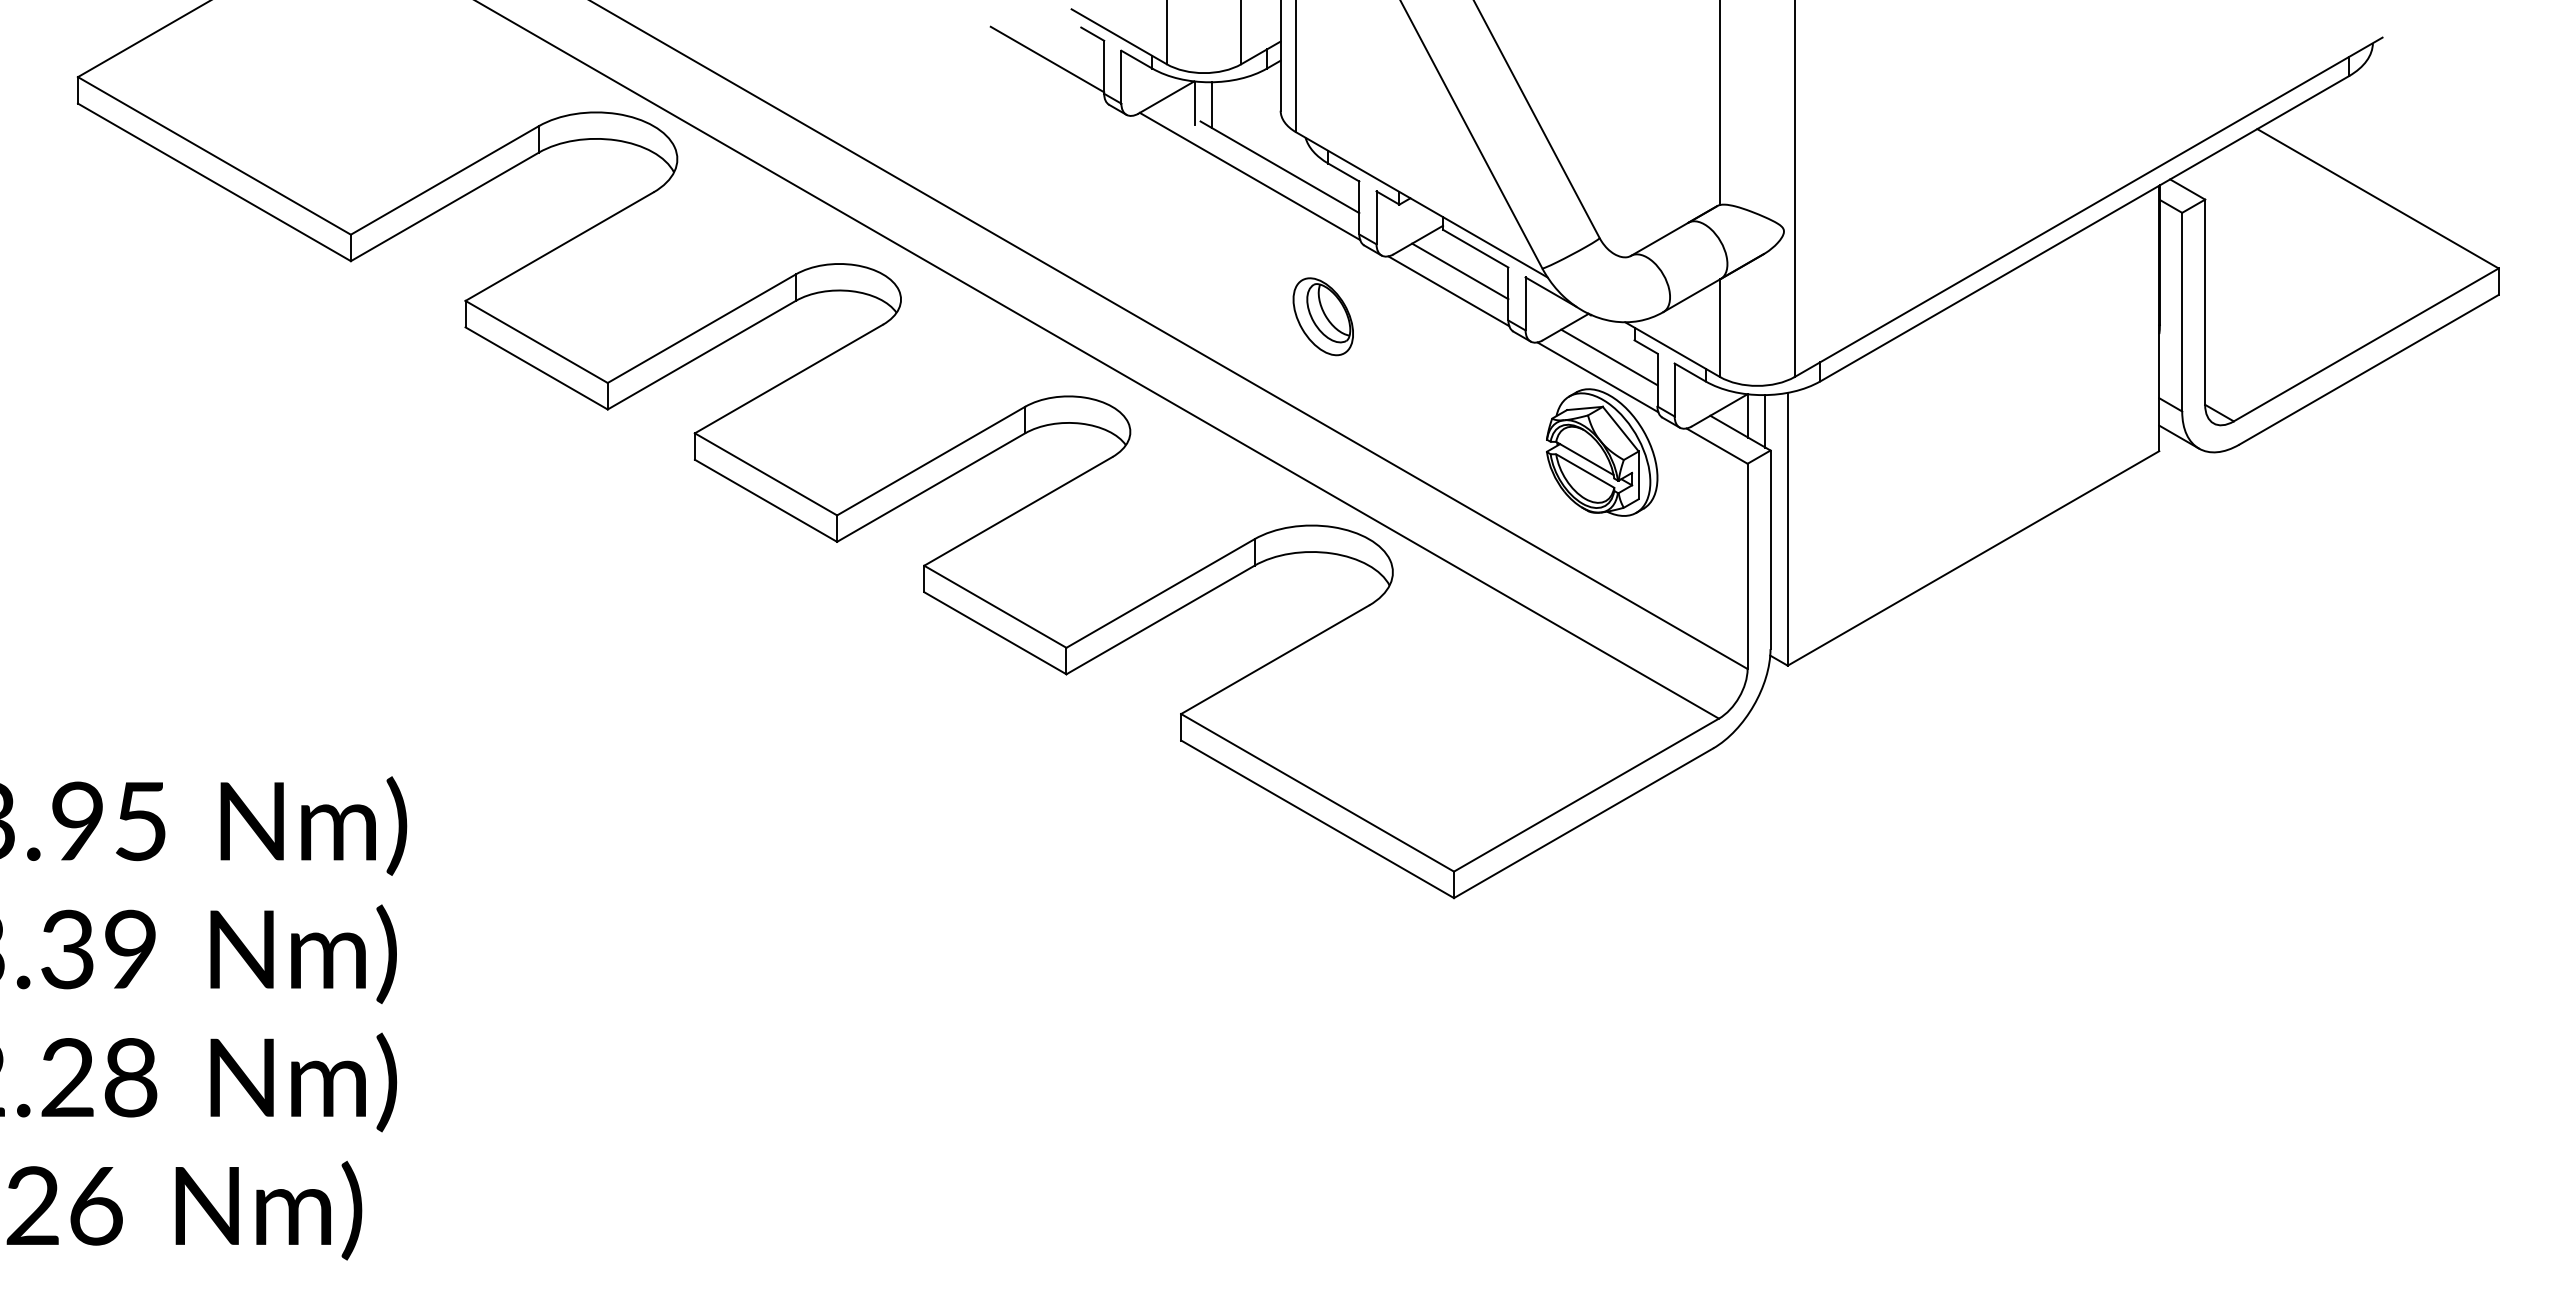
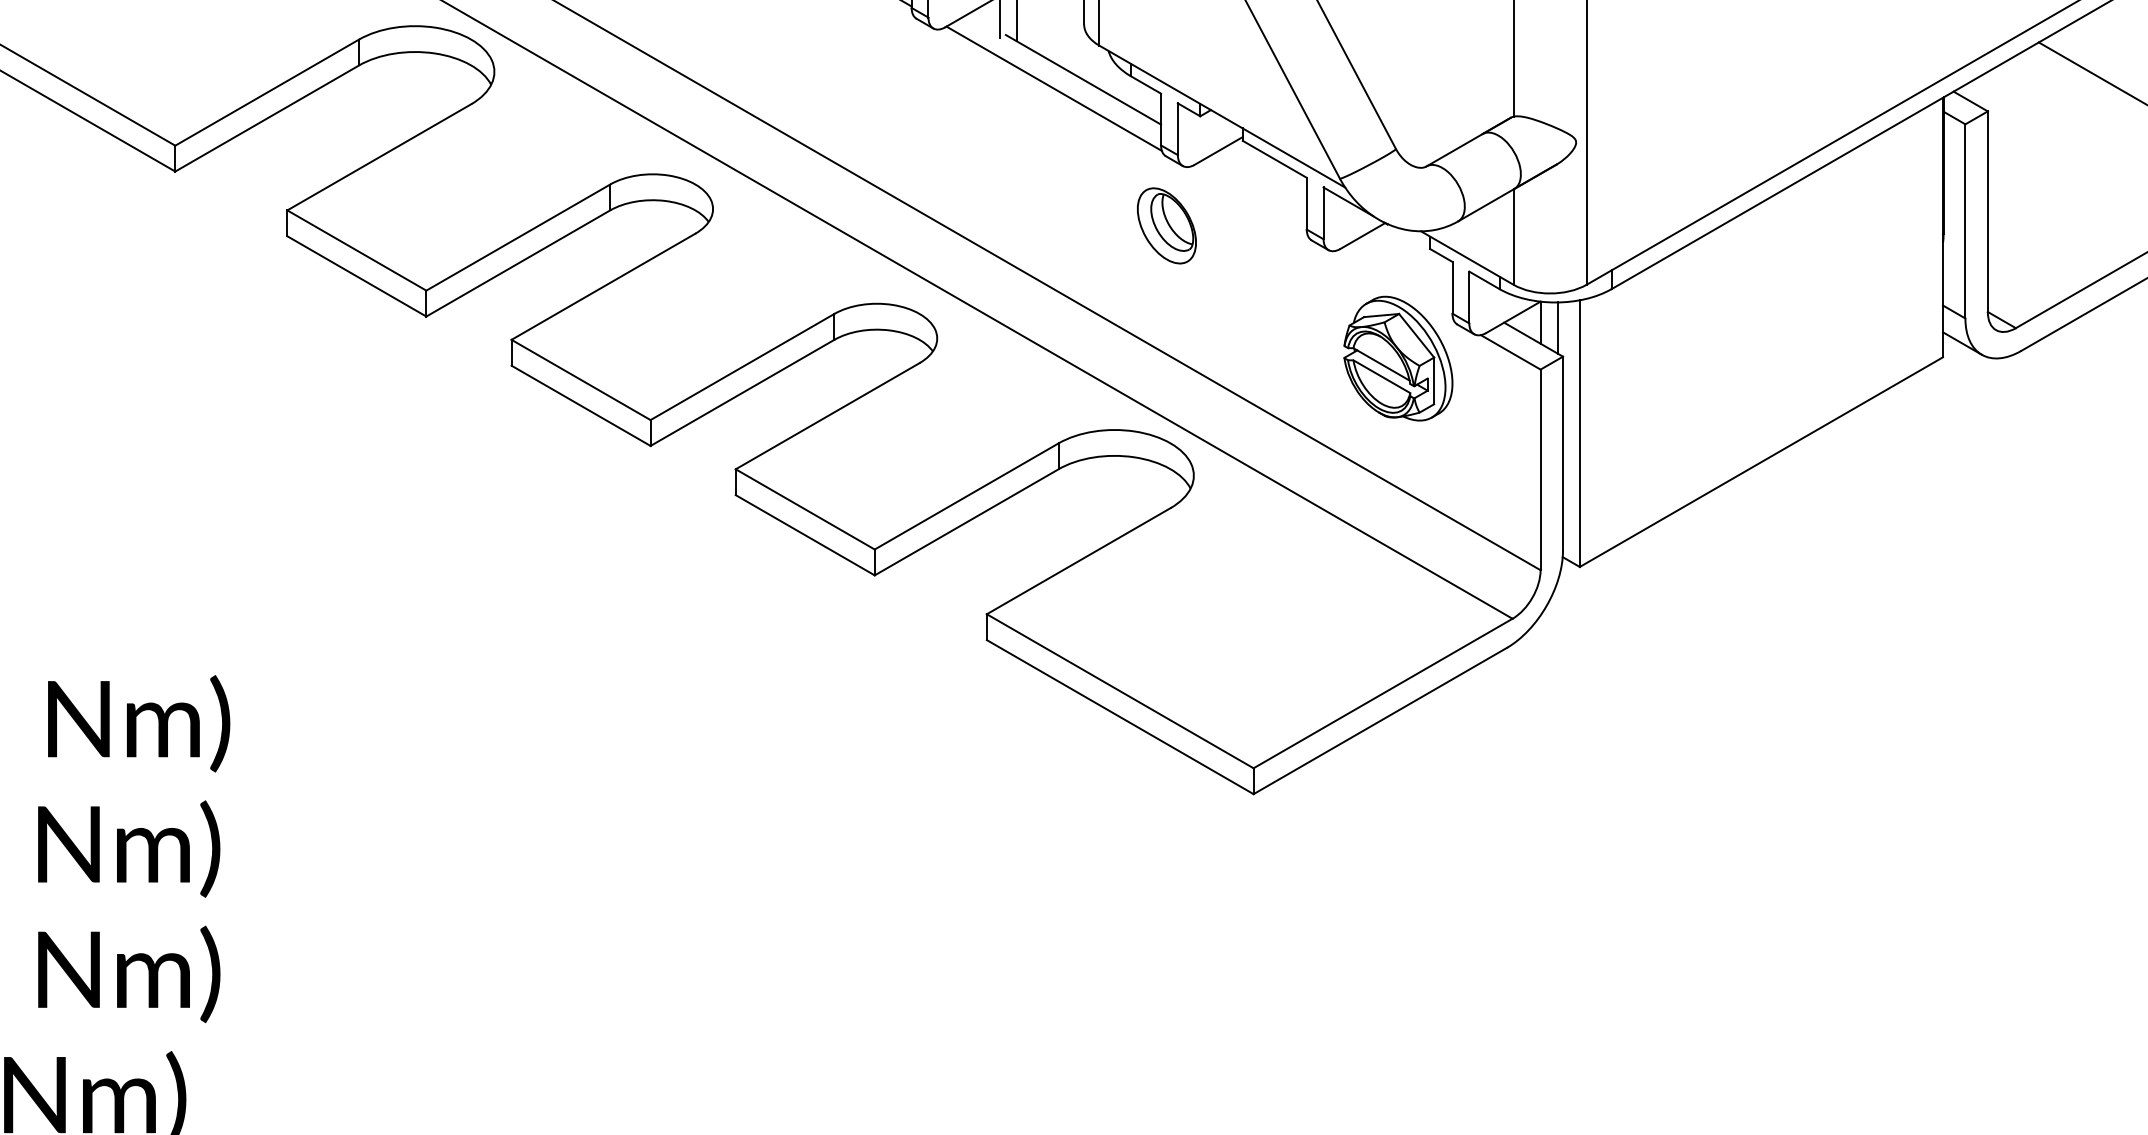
line: (1460, 271) -> (1259, 181), removed
line: (1448, 291) -> (1248, 201), removed
part: (1322, 316) -> (1166, 225), moved
line: (1609, 357) -> (1405, 265), removed
line: (1597, 377) -> (1393, 285), removed

